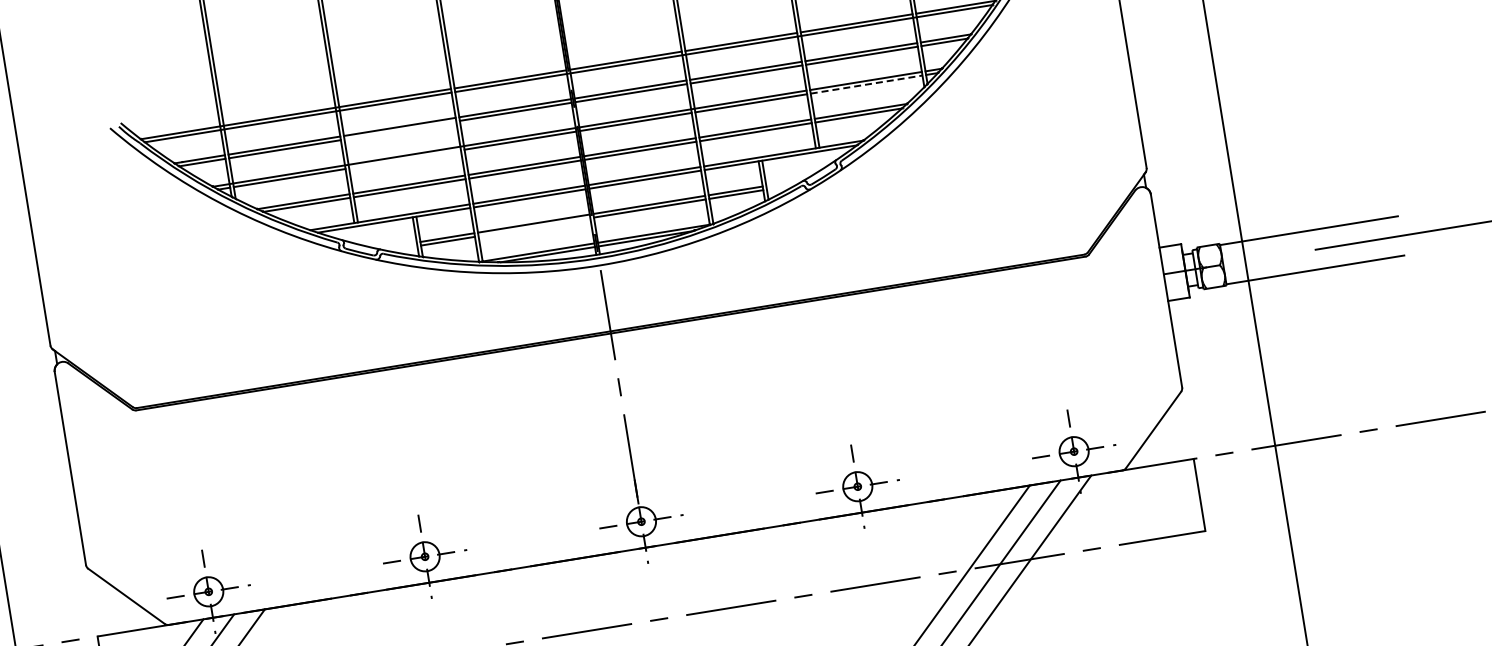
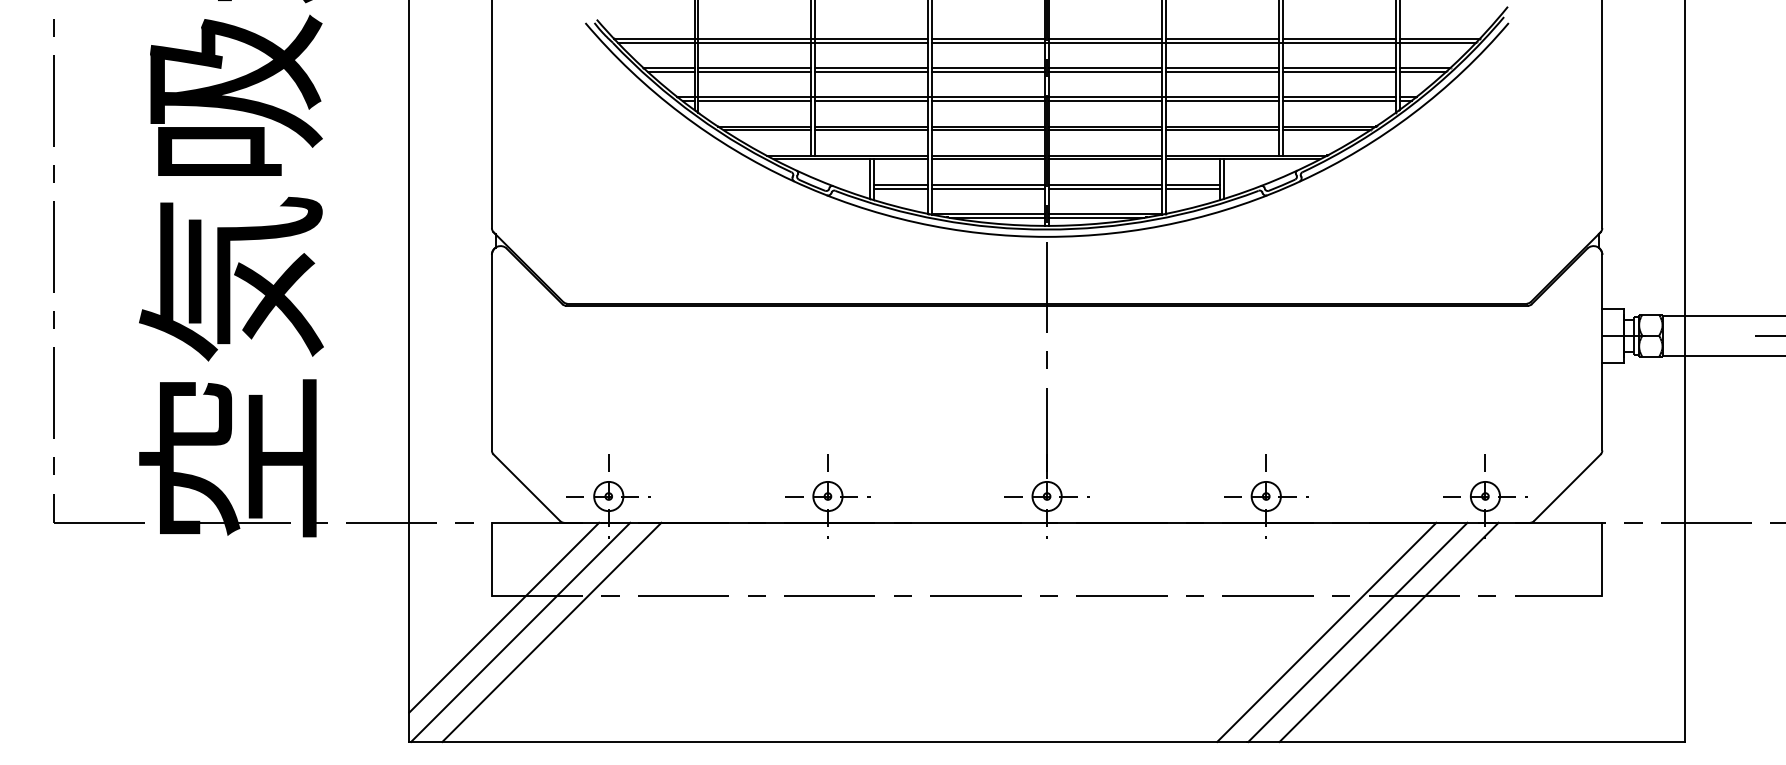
line: (866, 85) -> (1339, 101), dashed -> solid
line: (400, 130) -> (871, 71), added
line: (404, 159) -> (871, 101), added
line: (534, 227) -> (988, 188), added

